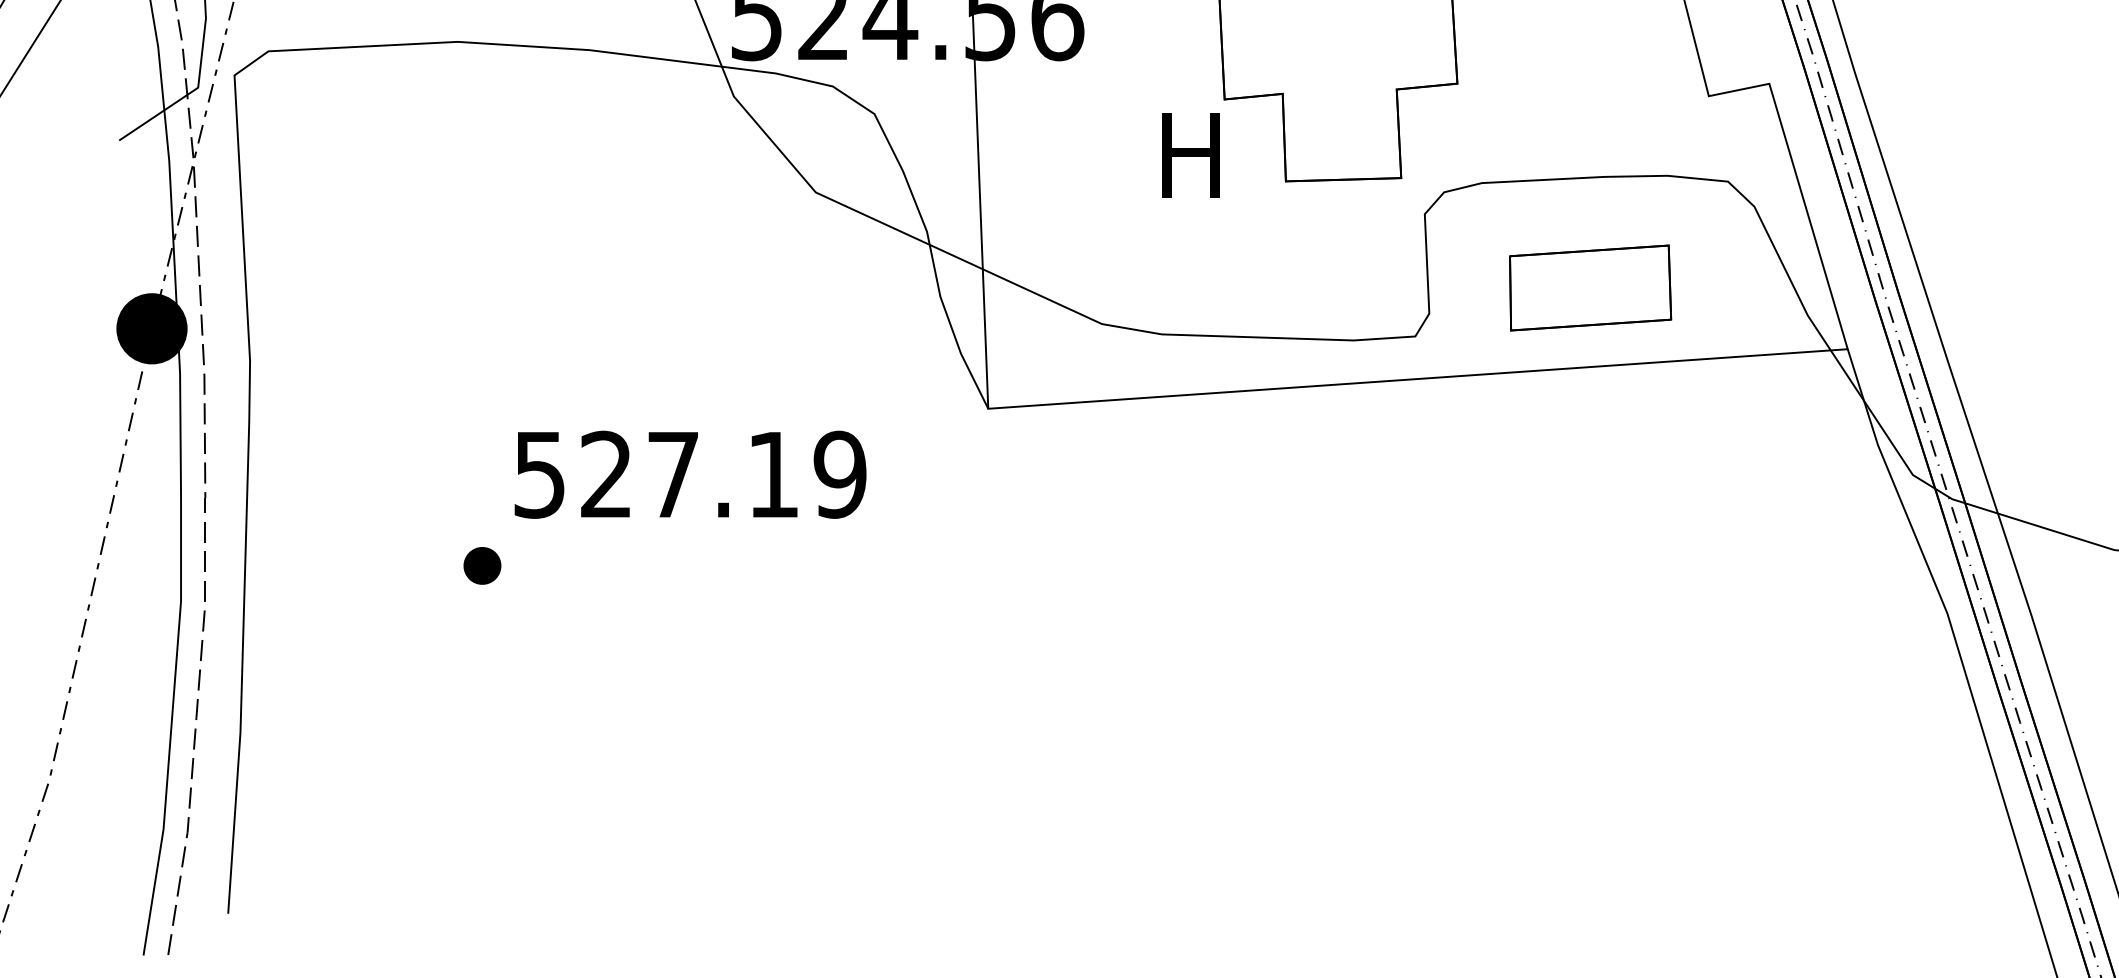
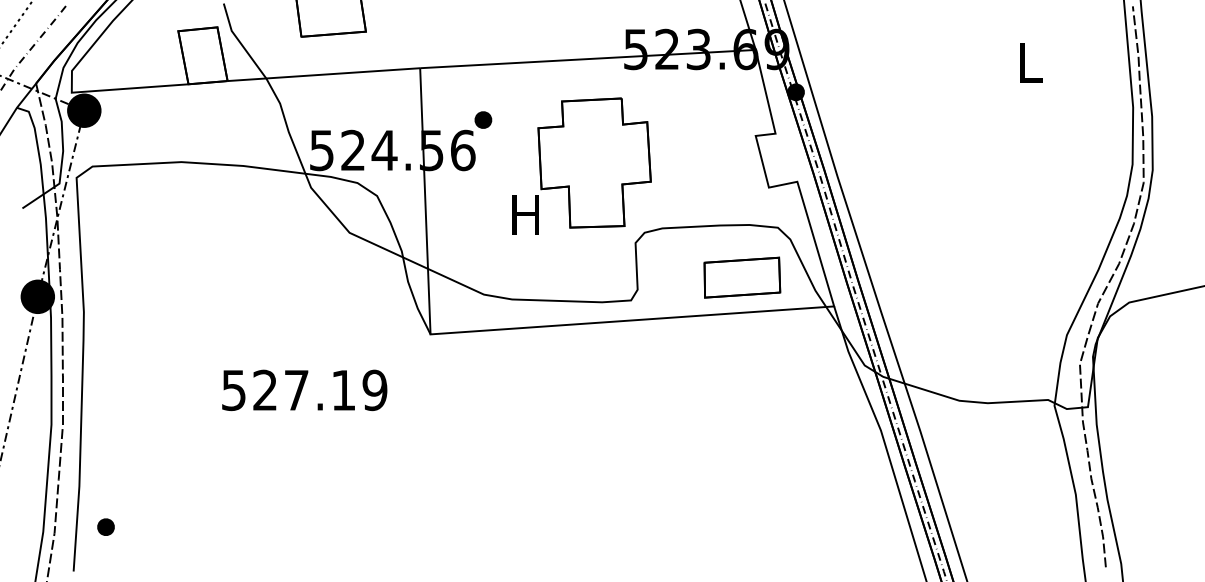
part: (1590, 287) -> (742, 277), moved
text: (690, 475) -> (304, 390), moved
part: (481, 564) -> (105, 526), moved

